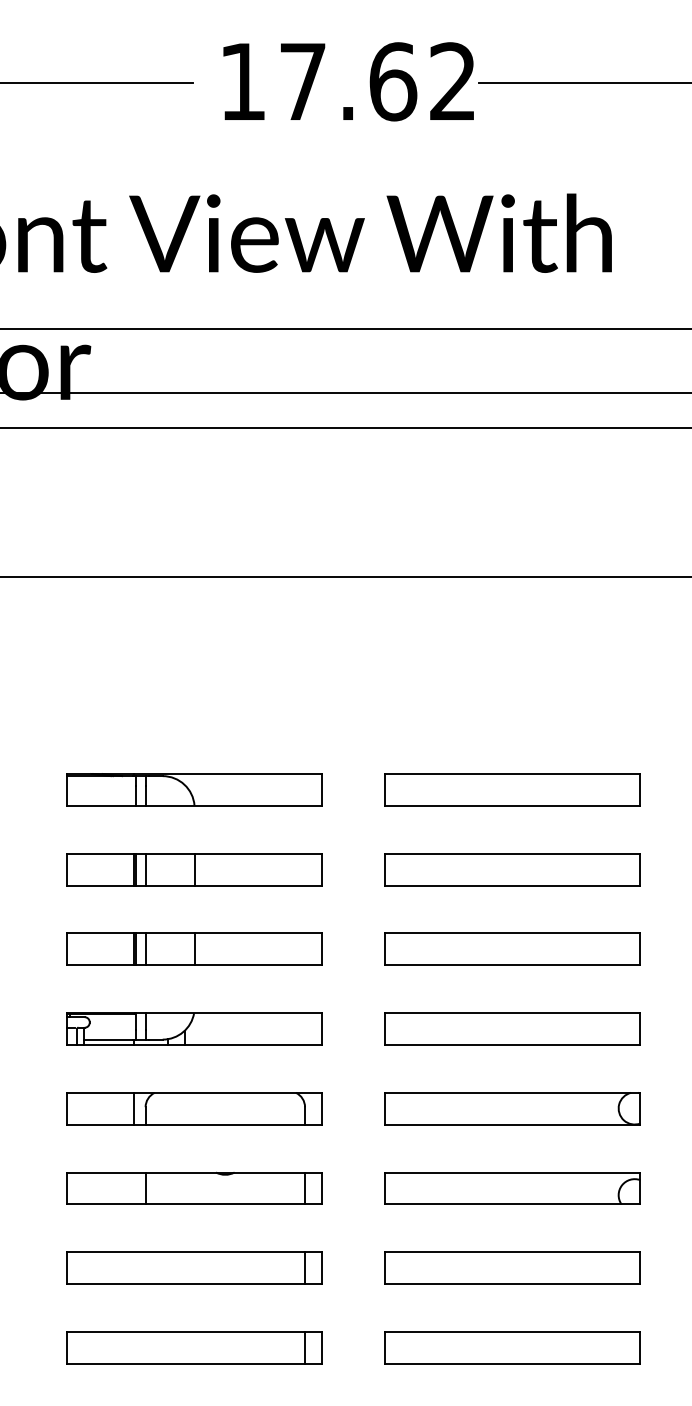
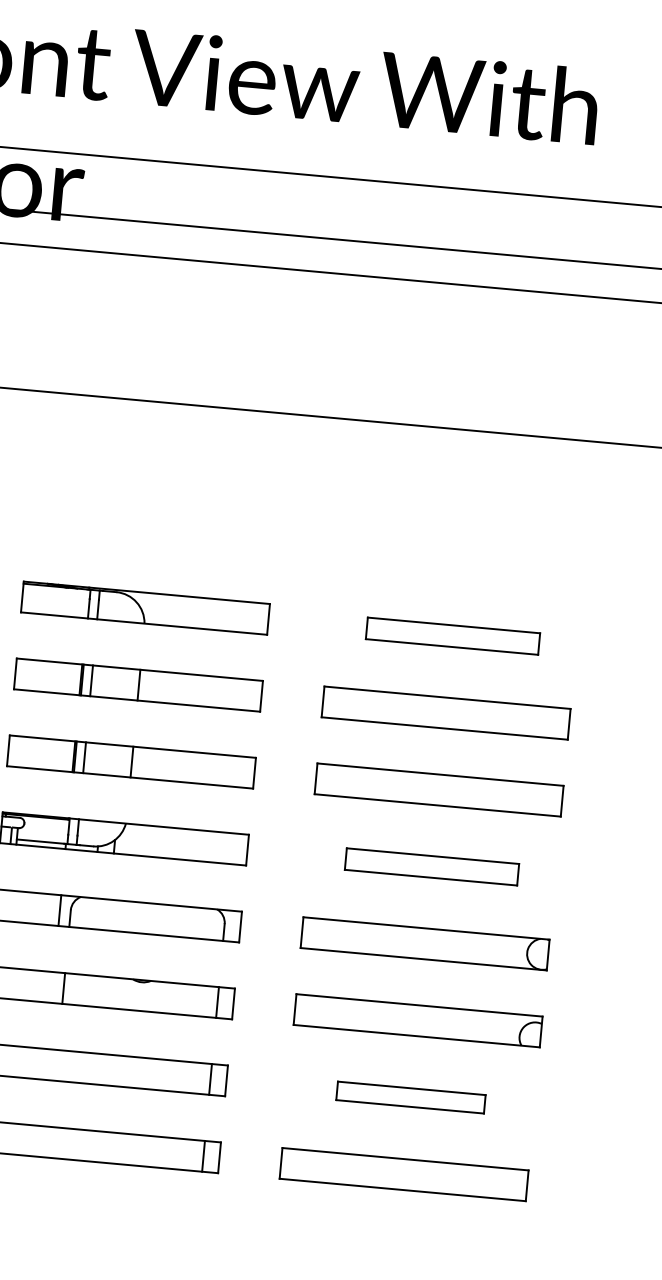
part: (512, 789) -> (452, 635), size x0.7
part: (512, 1028) -> (431, 866), size x0.7
part: (512, 1267) -> (410, 1097), size x0.6

